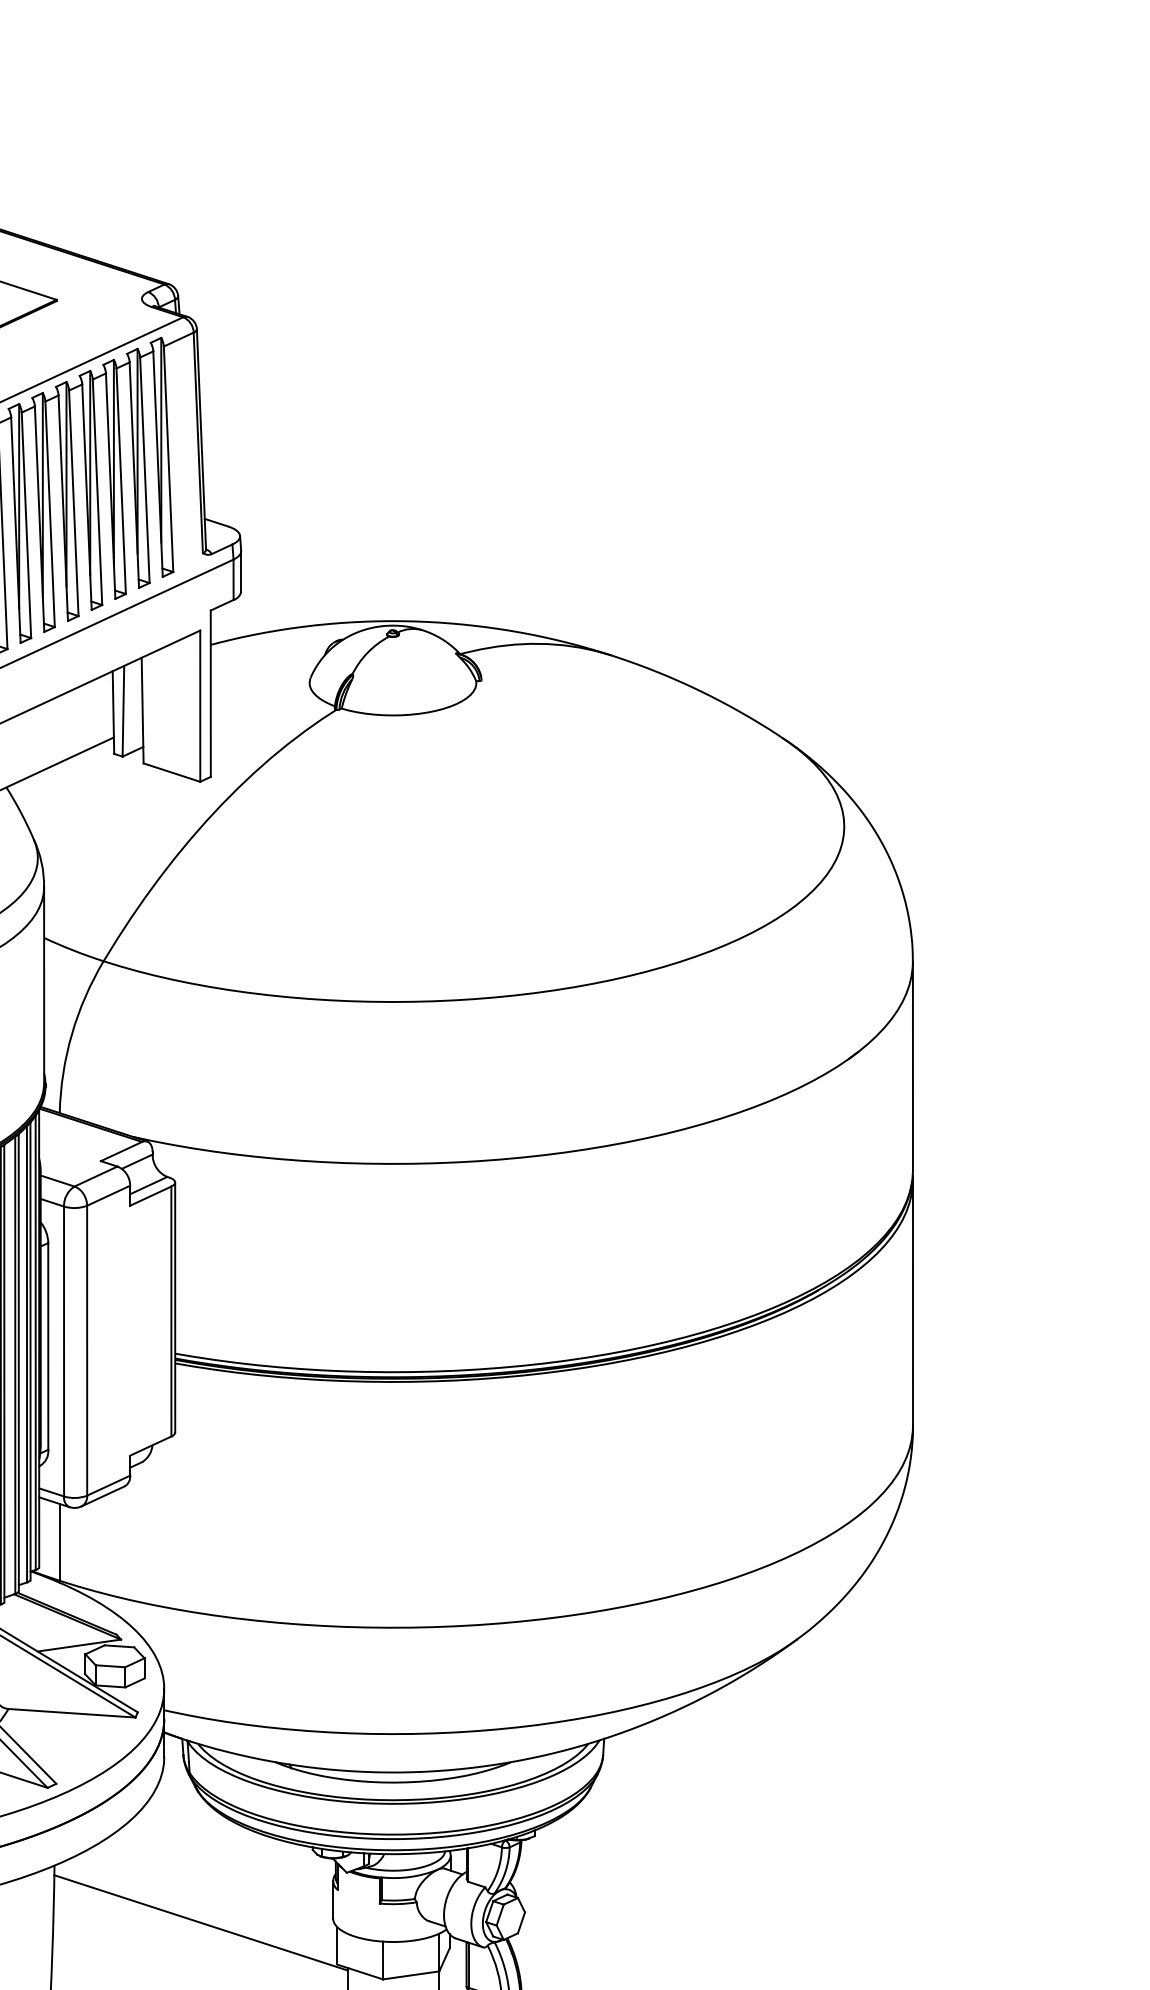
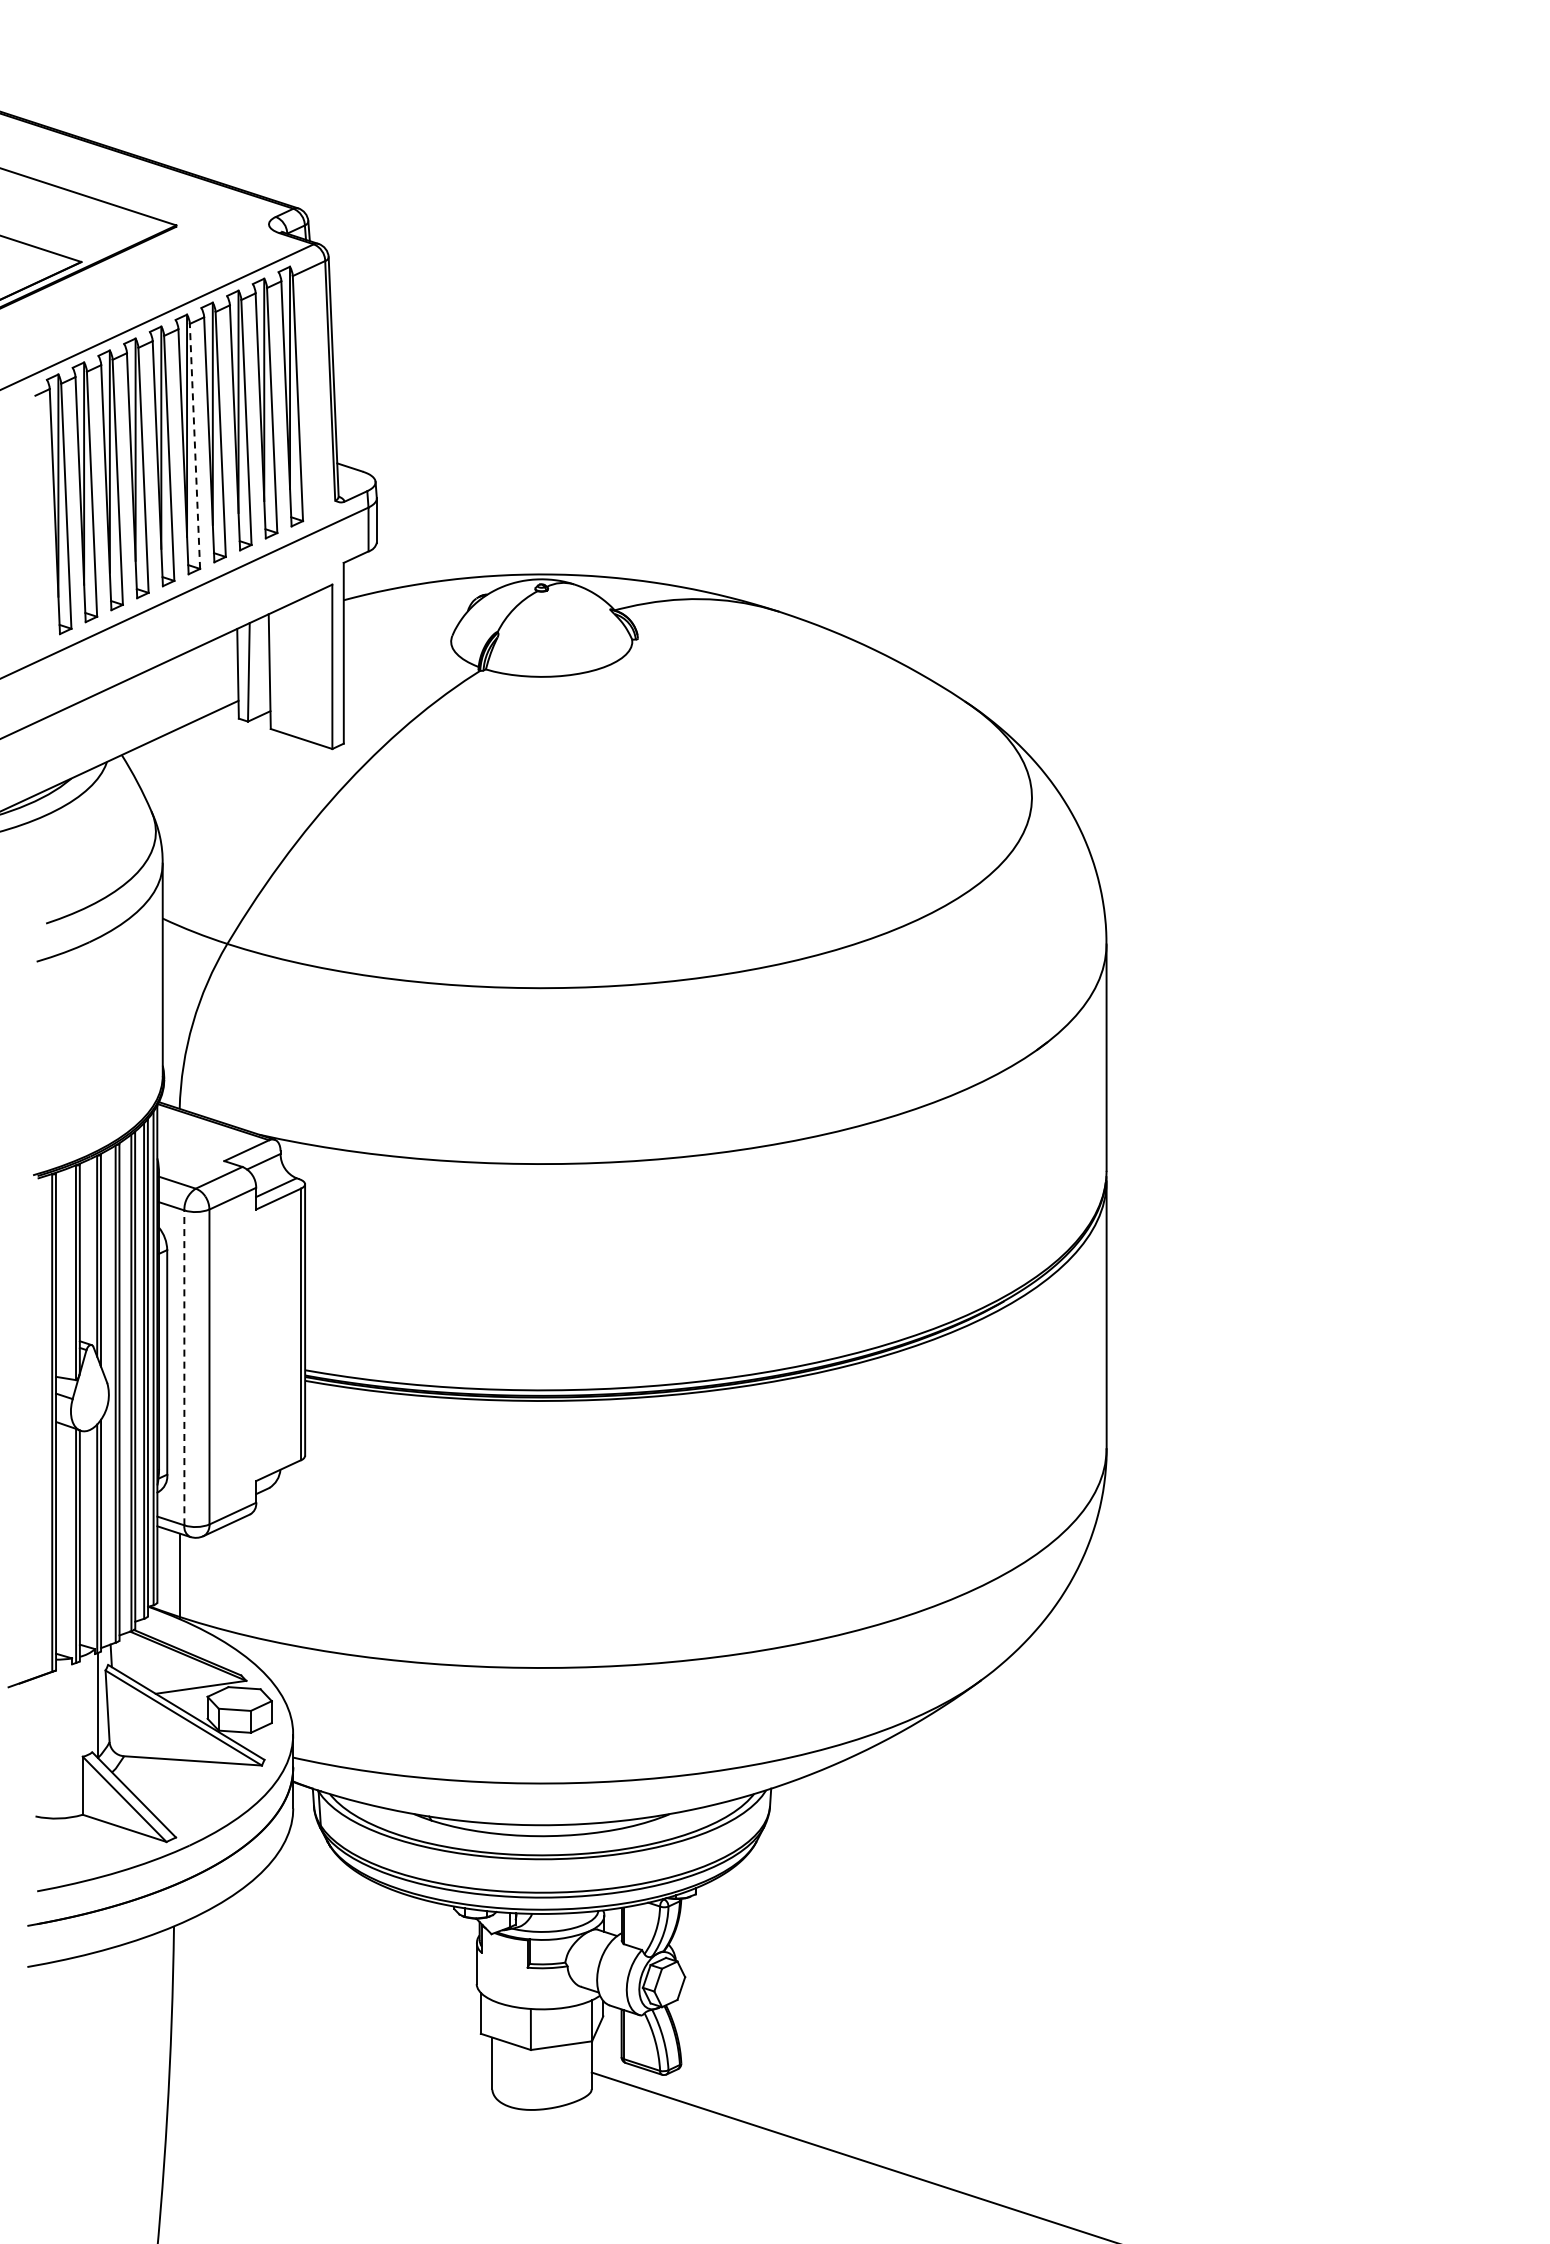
line: (73, 503) -> (194, 446), solid -> dashed
line: (64, 1351) -> (184, 1367), solid -> dashed
line: (200, 1922) -> (332, 1988), removed

